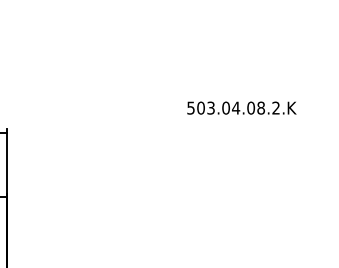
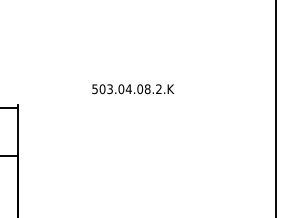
text: (242, 108) -> (133, 89), moved

